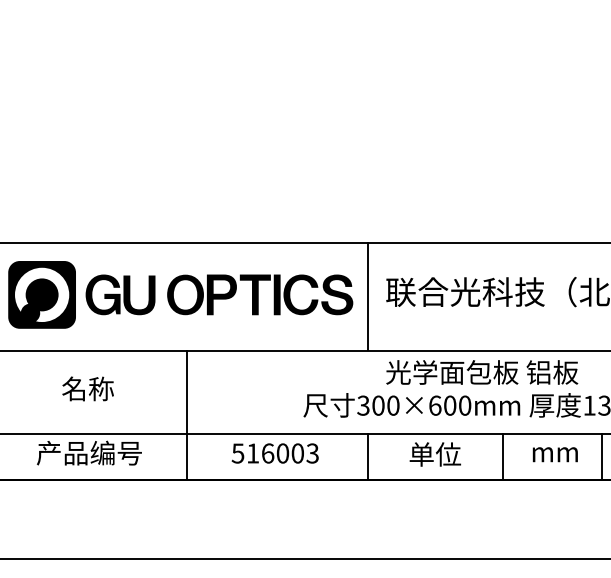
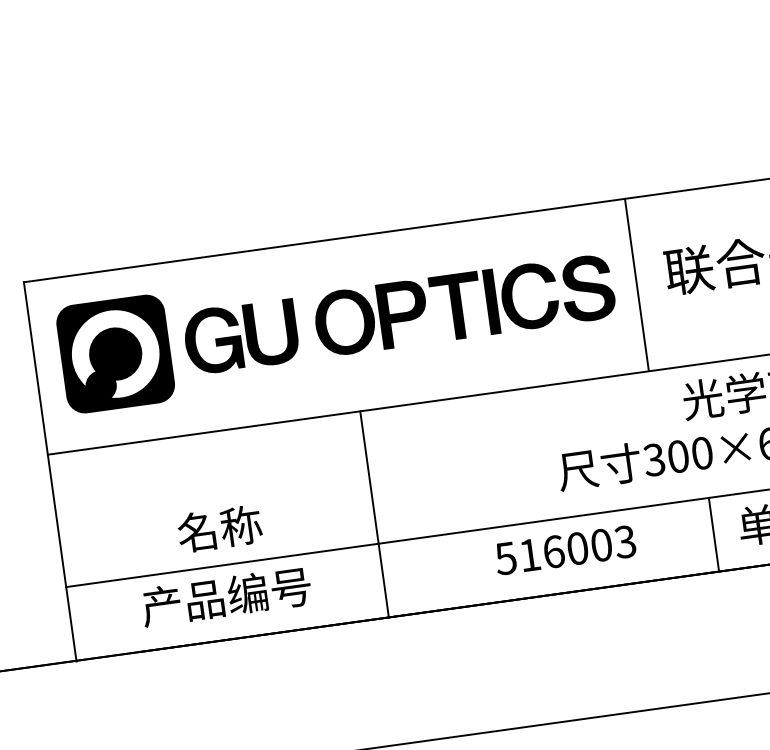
text: (87, 388) -> (218, 528), moved
text: (274, 453) -> (564, 550), moved
line: (367, 456) -> (713, 534), moved

